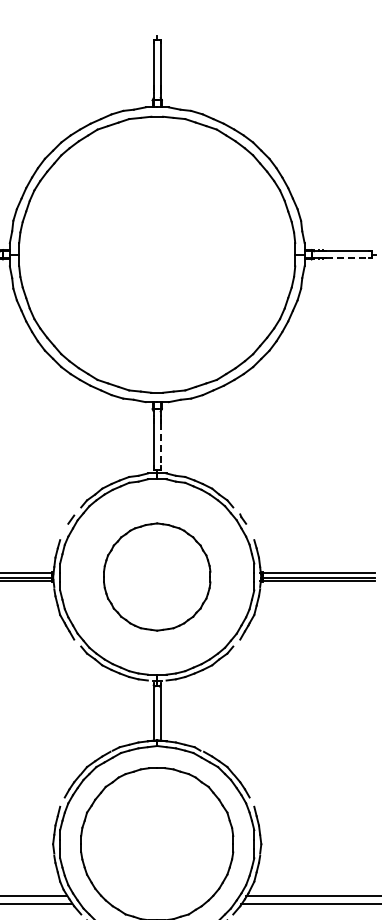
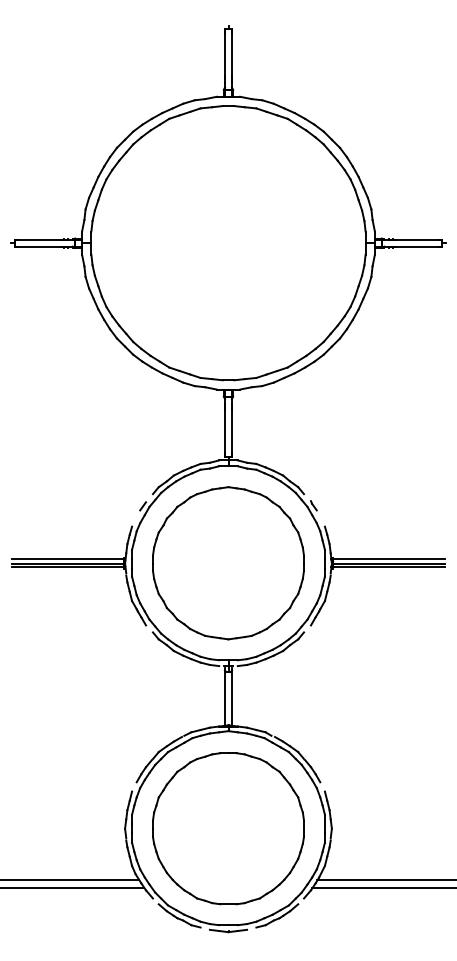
line: (347, 258) -> (417, 246), dashed -> solid
line: (160, 446) -> (231, 433), dashed -> solid
part: (157, 577) -> (228, 563), size x1.43

